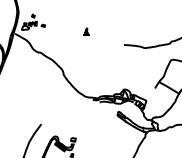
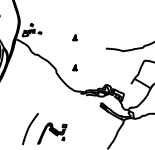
part: (85, 68) -> (74, 67), added

